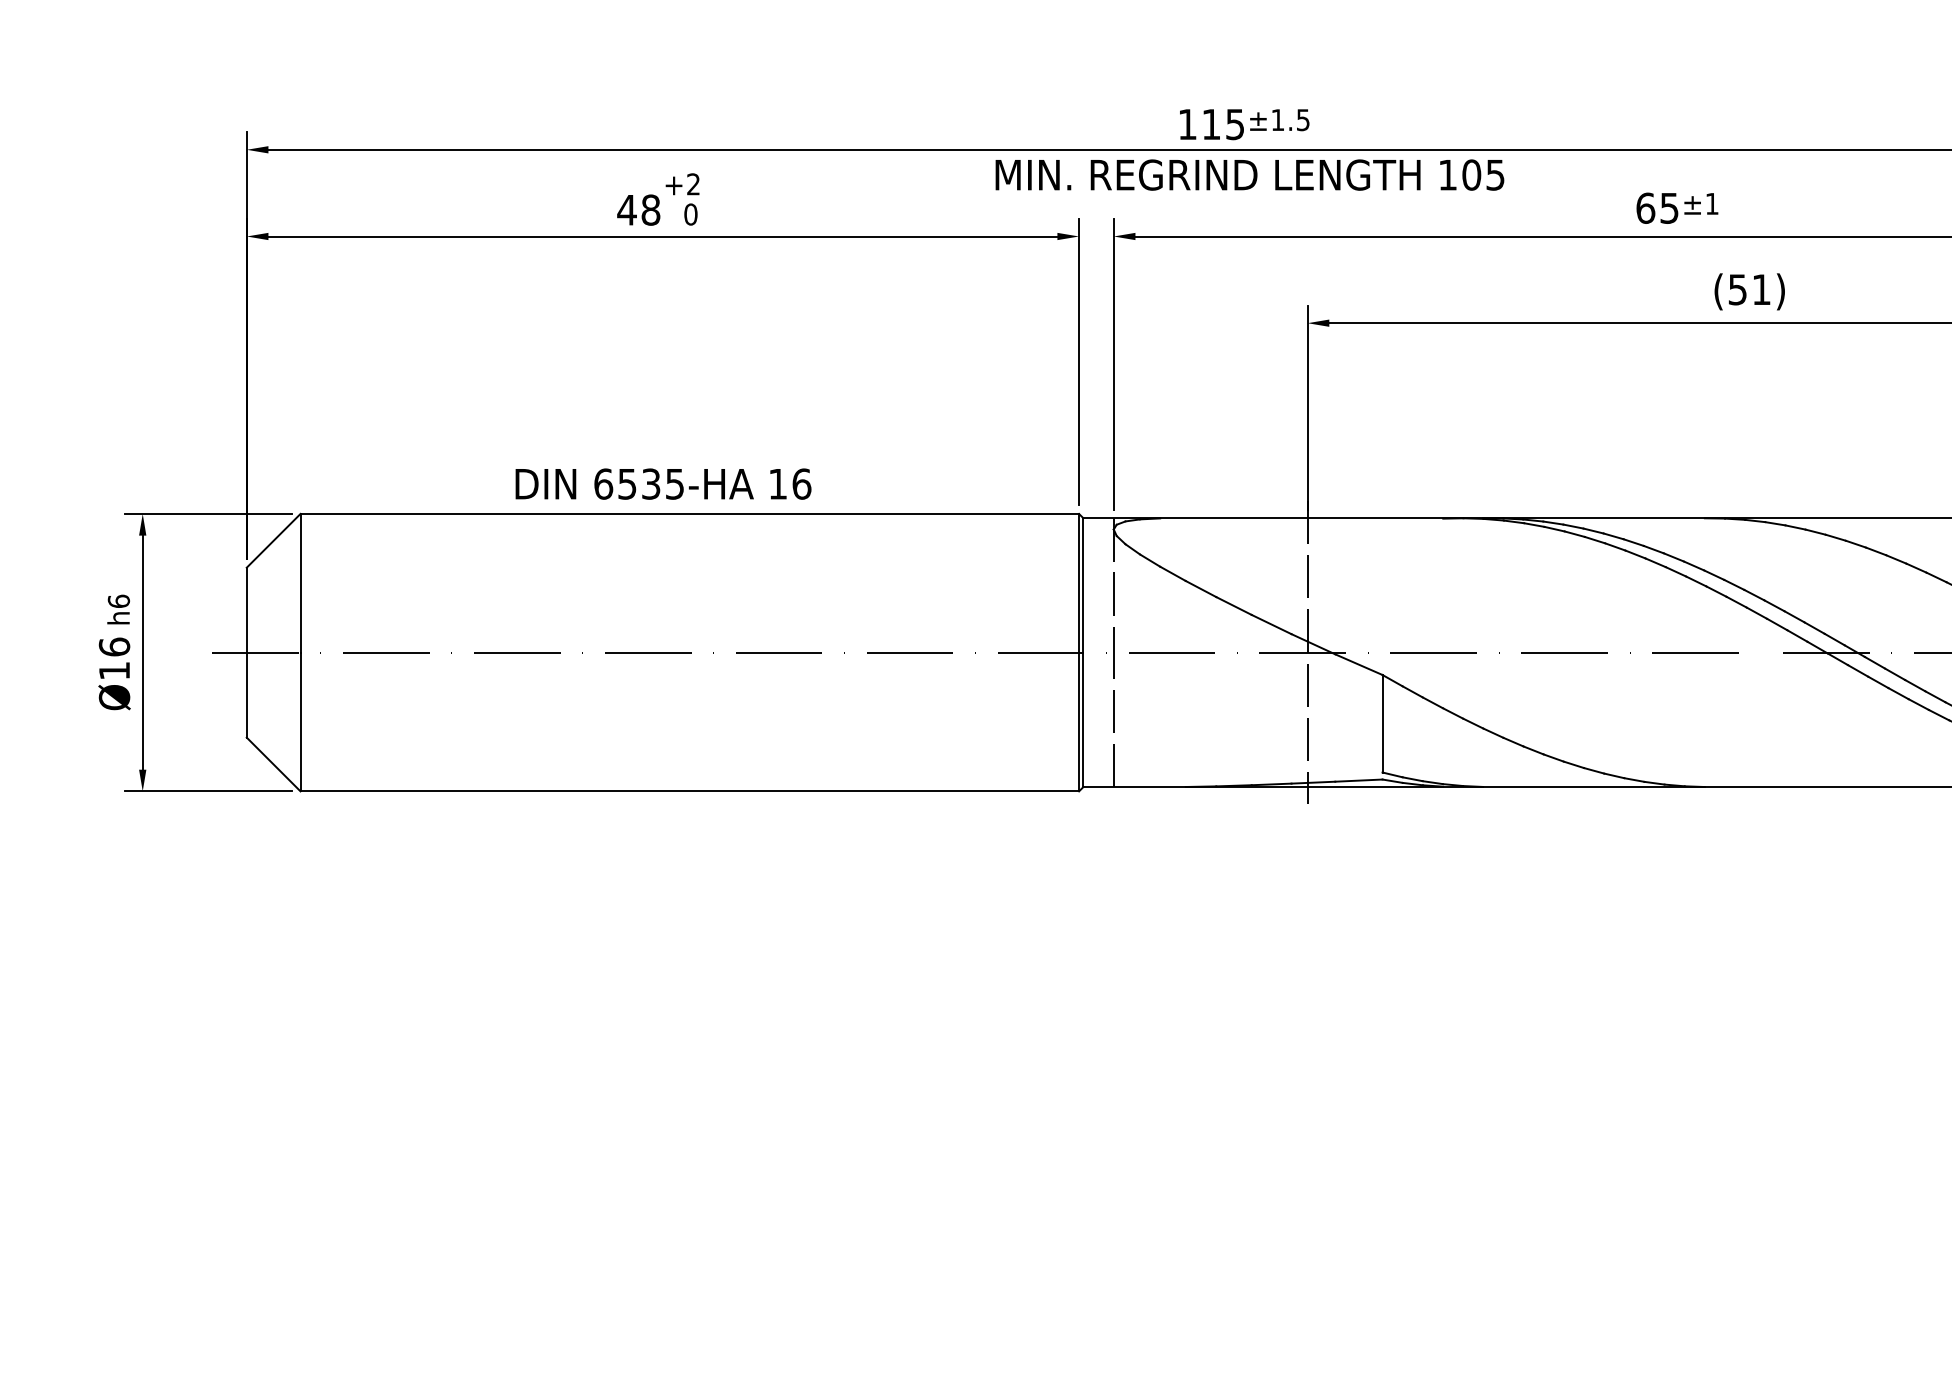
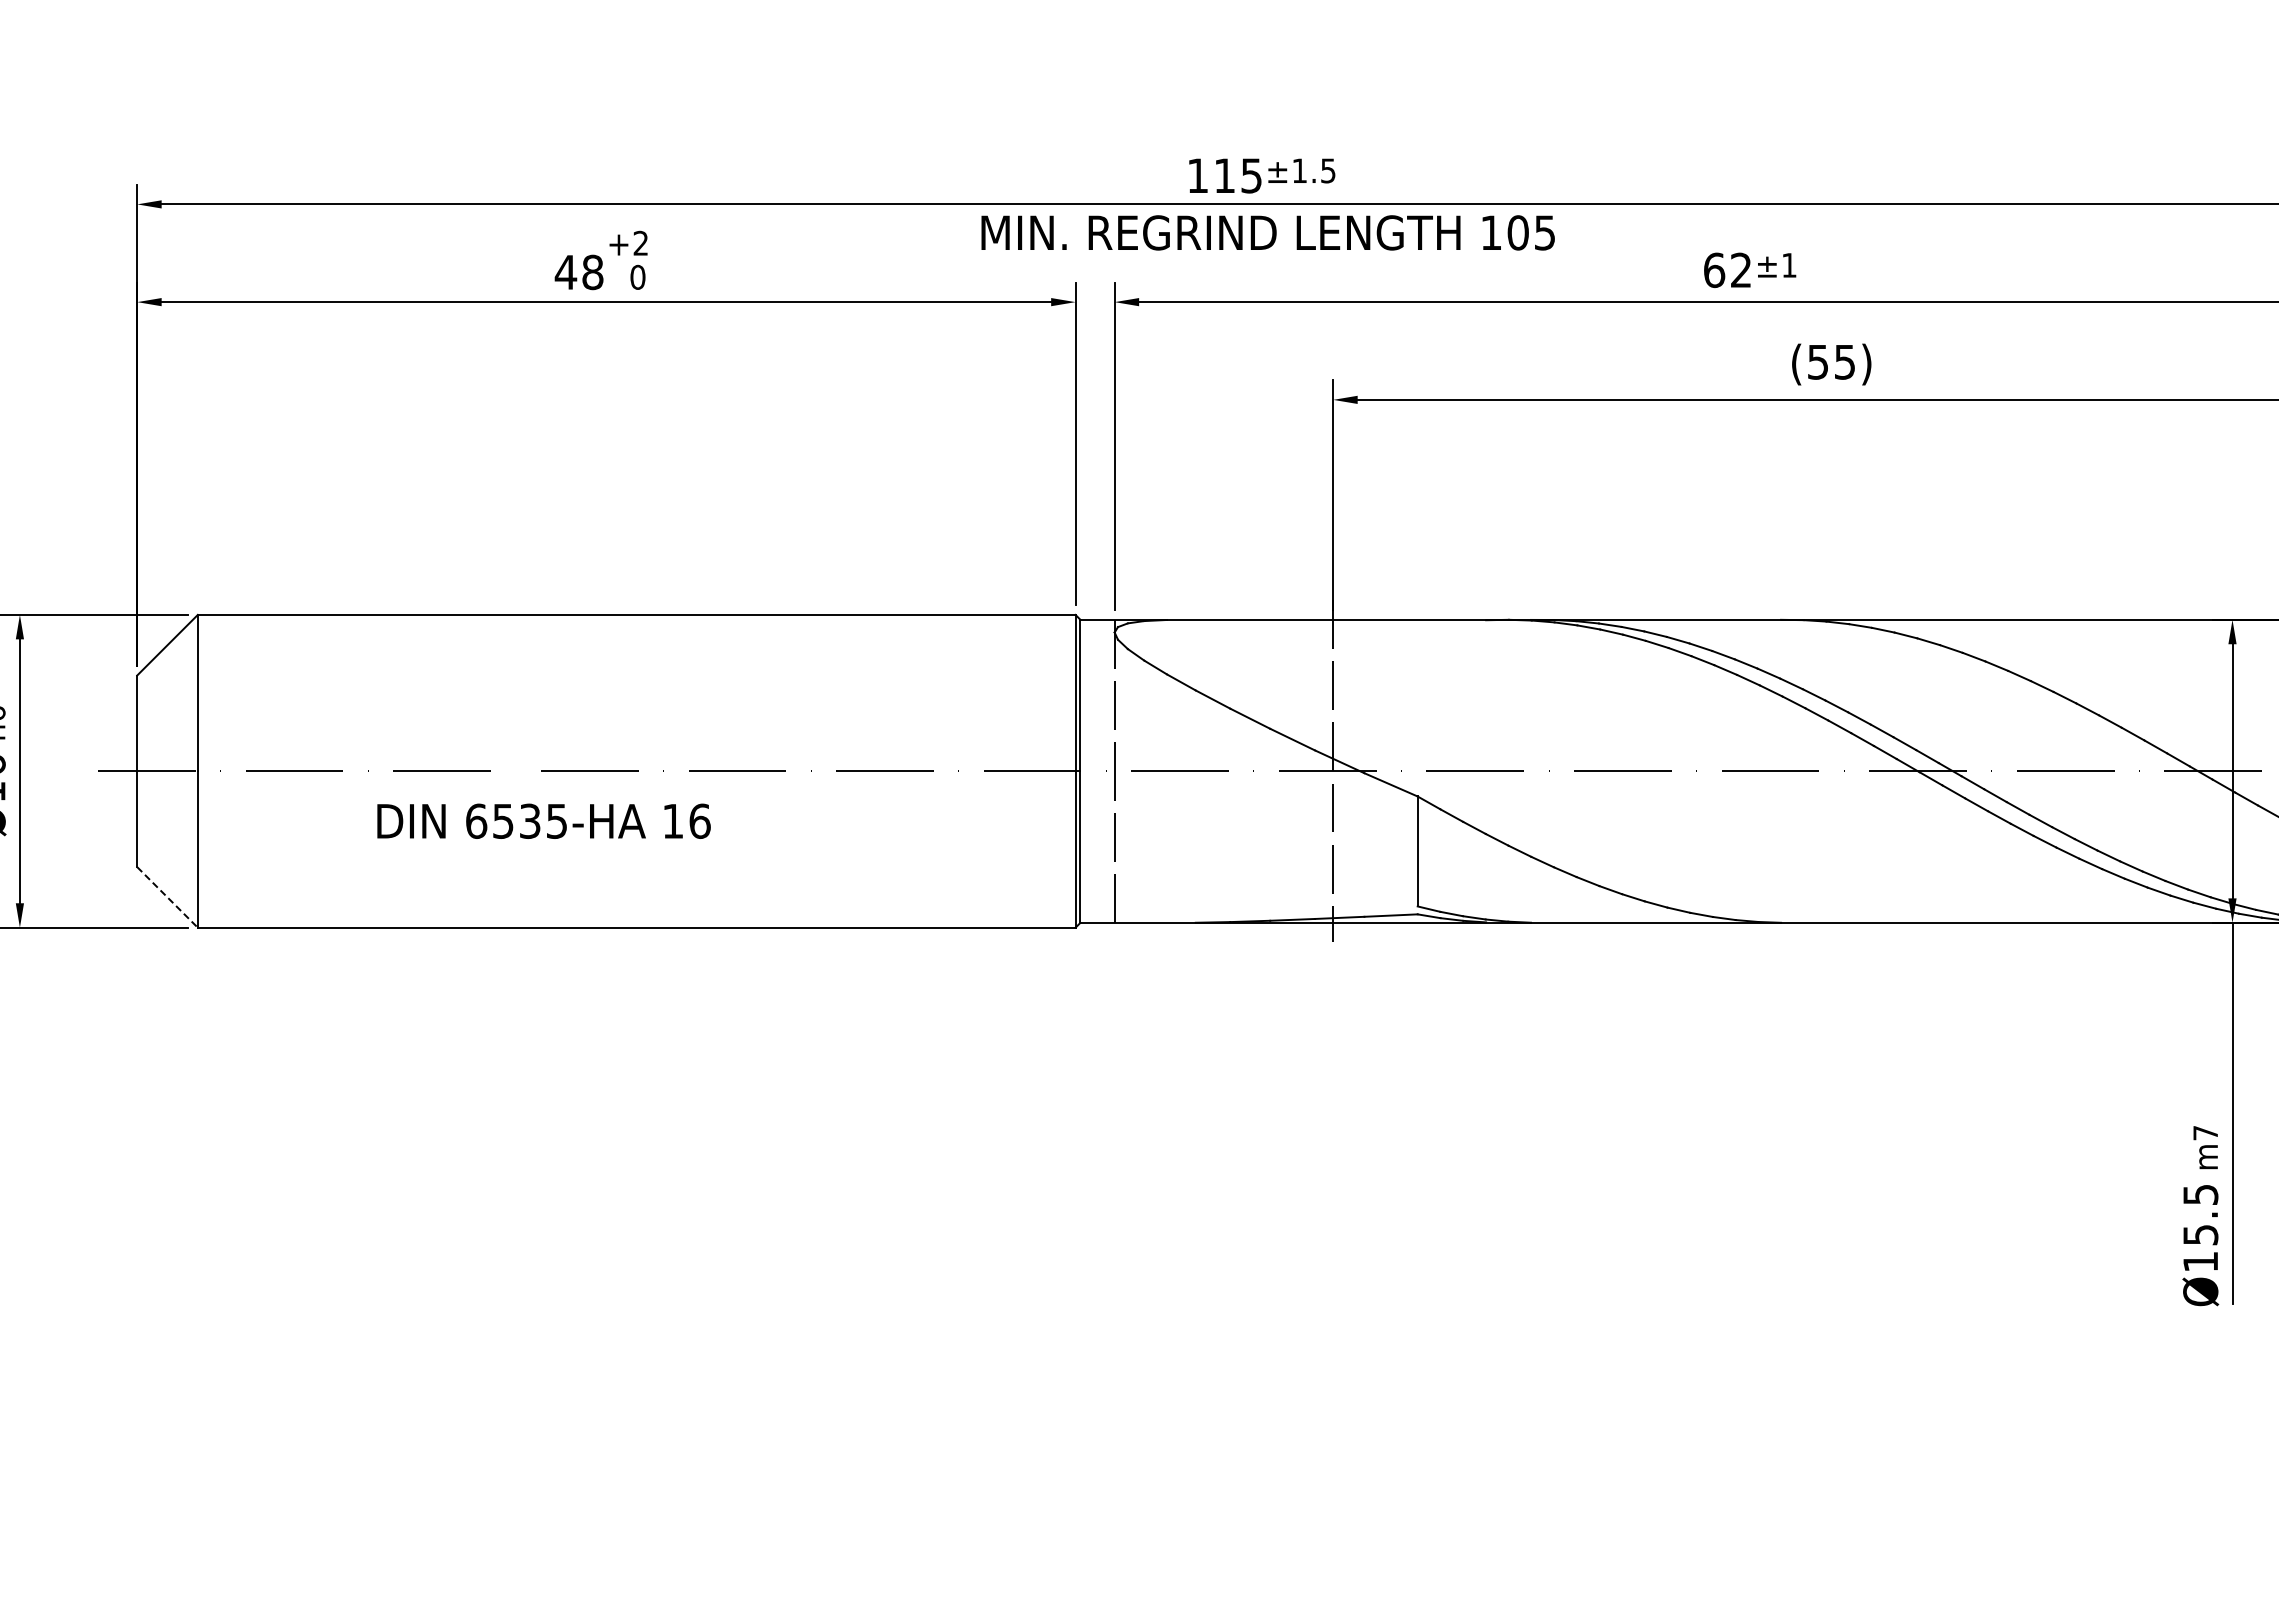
text: (1669, 208) -> (1741, 270), 65 -> 62
text: (1761, 290) -> (1844, 362), (51) -> (55)
text: (663, 483) -> (543, 820), moved
line: (273, 764) -> (167, 897), solid -> dashed

